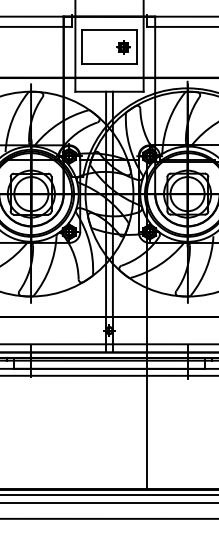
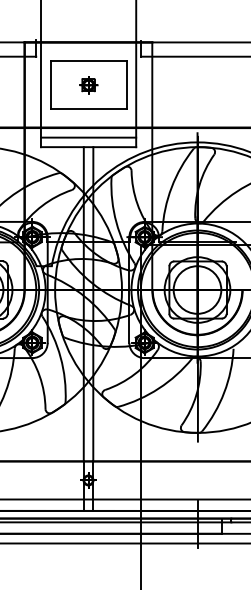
part: (123, 47) -> (88, 85), moved
line: (109, 84) -> (88, 137), added

